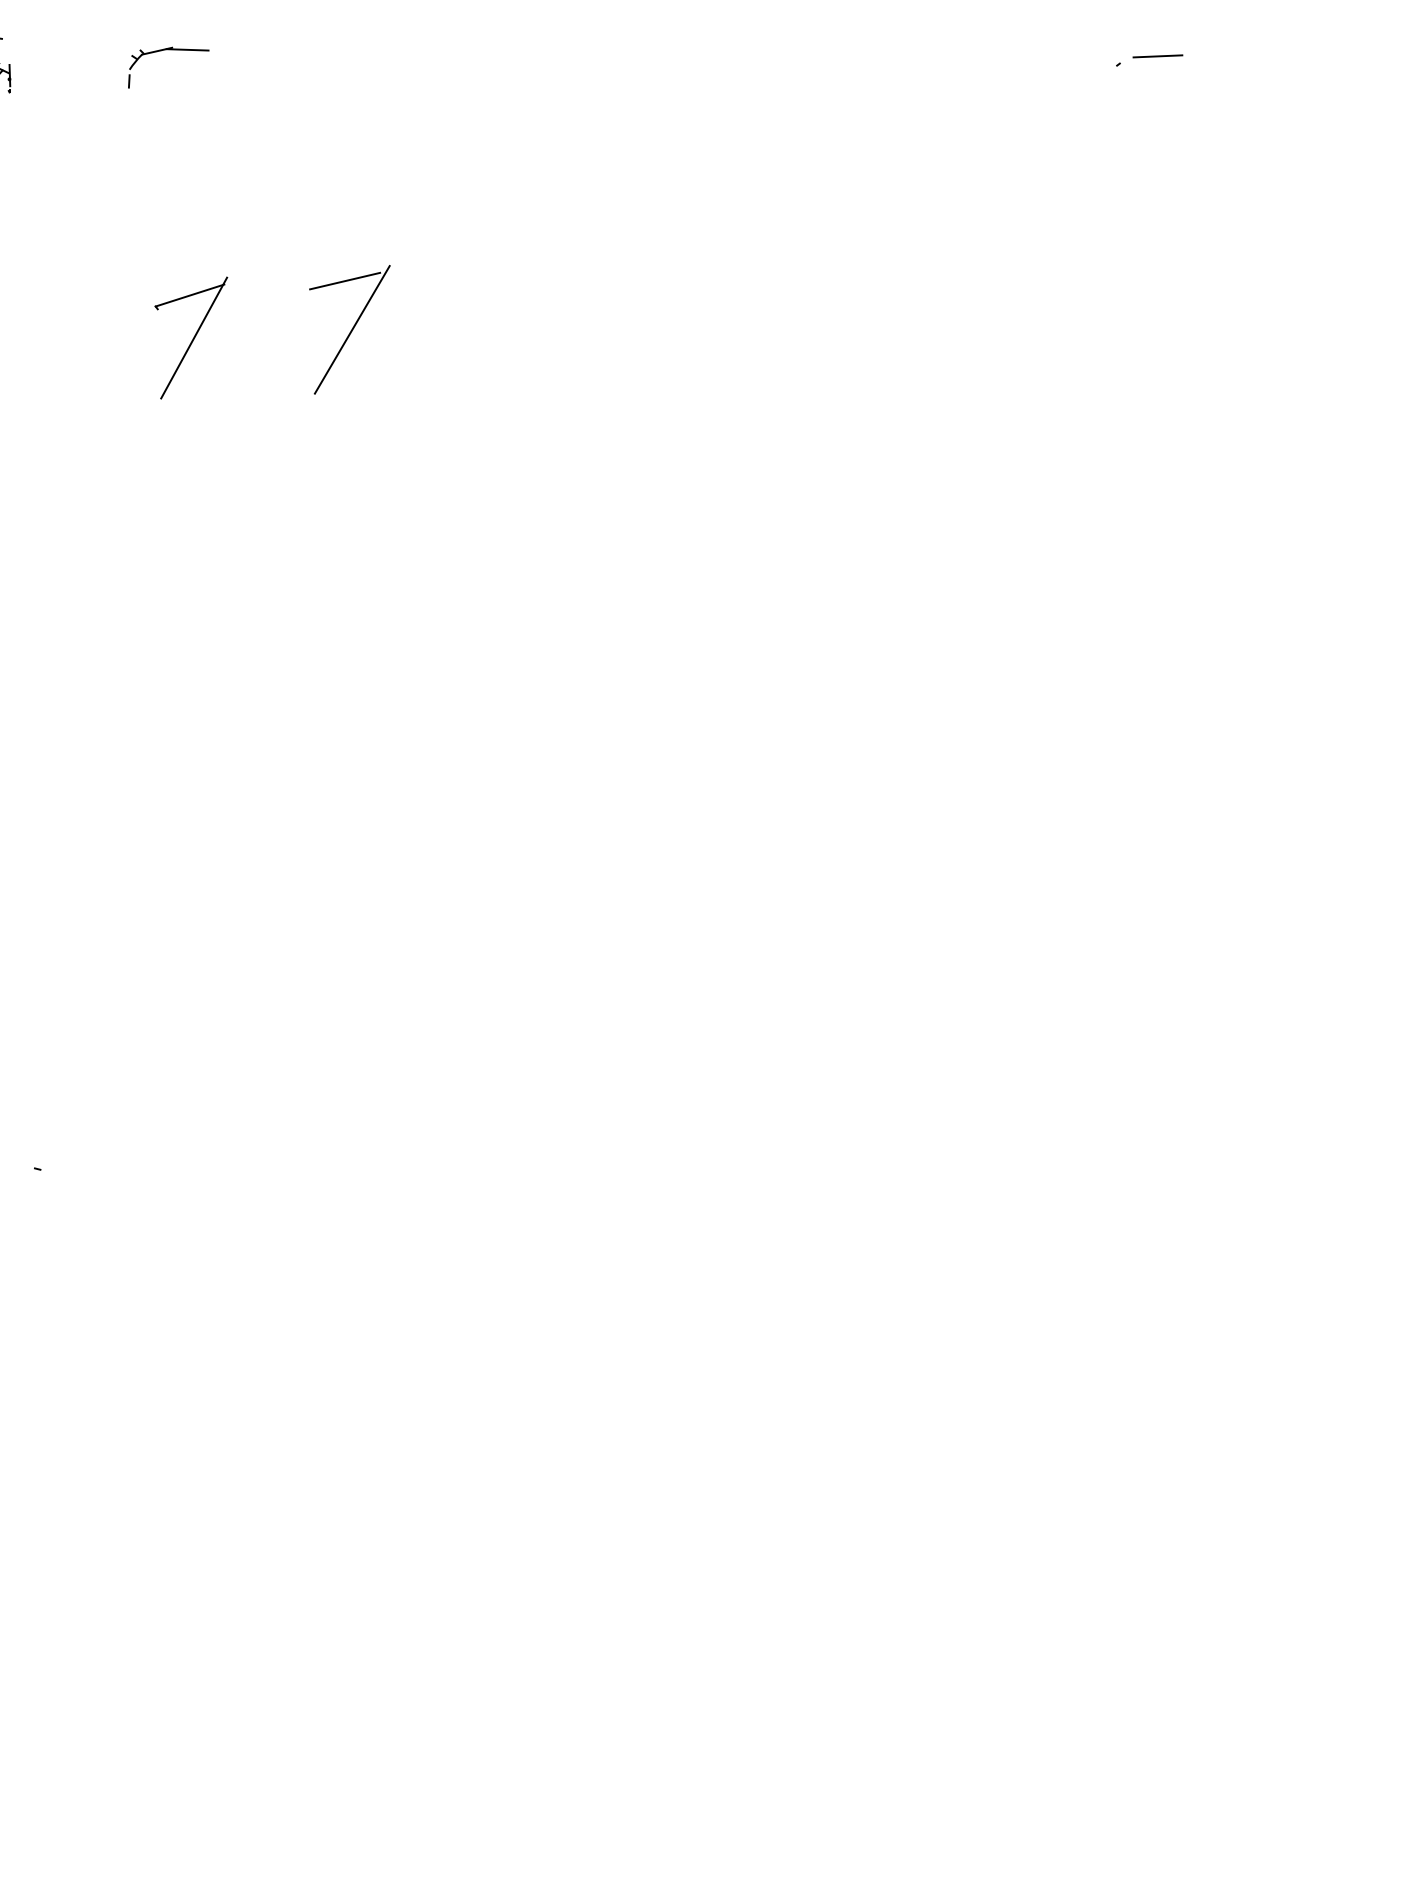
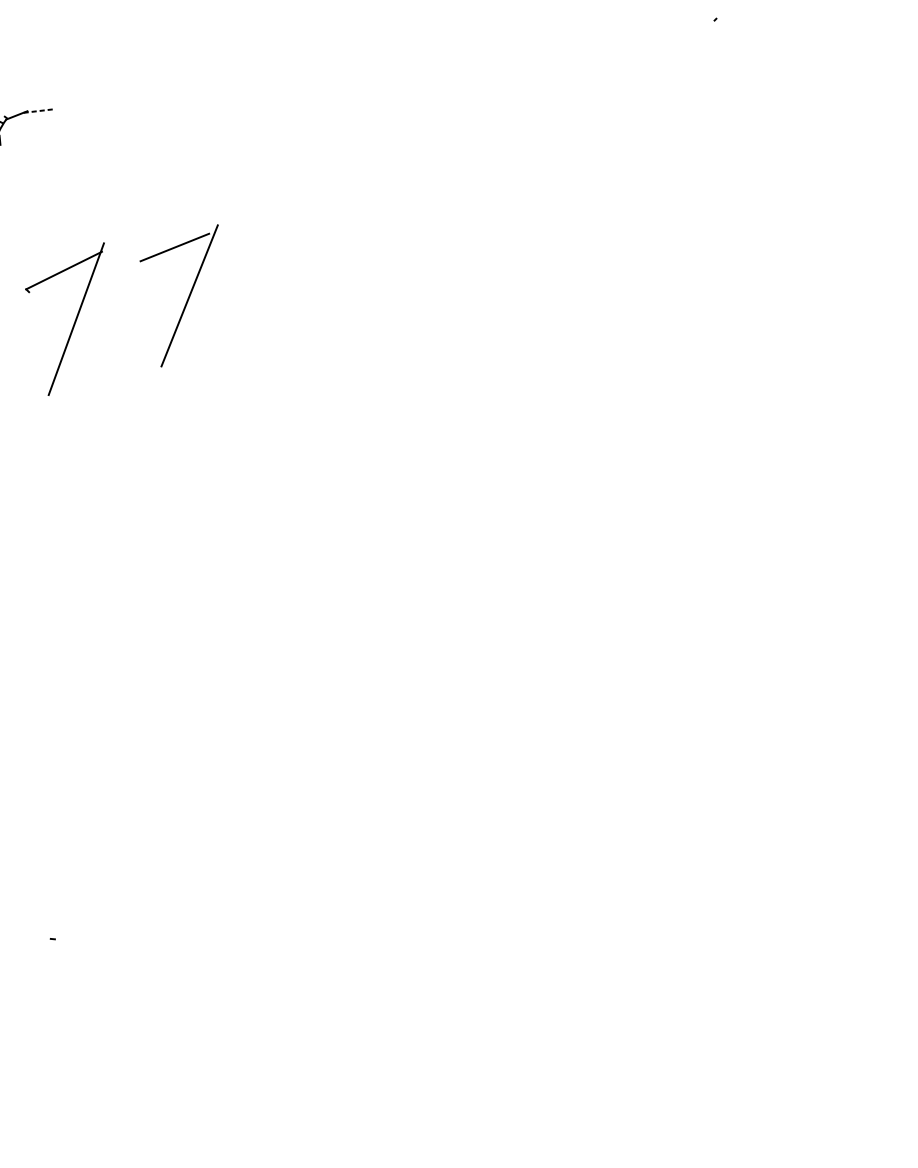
line: (187, 49) -> (38, 110), solid -> dashed
line: (1157, 56) -> (742, 9), removed
part: (349, 329) -> (186, 296), size x1.4
part: (191, 337) -> (73, 319), size x1.6

